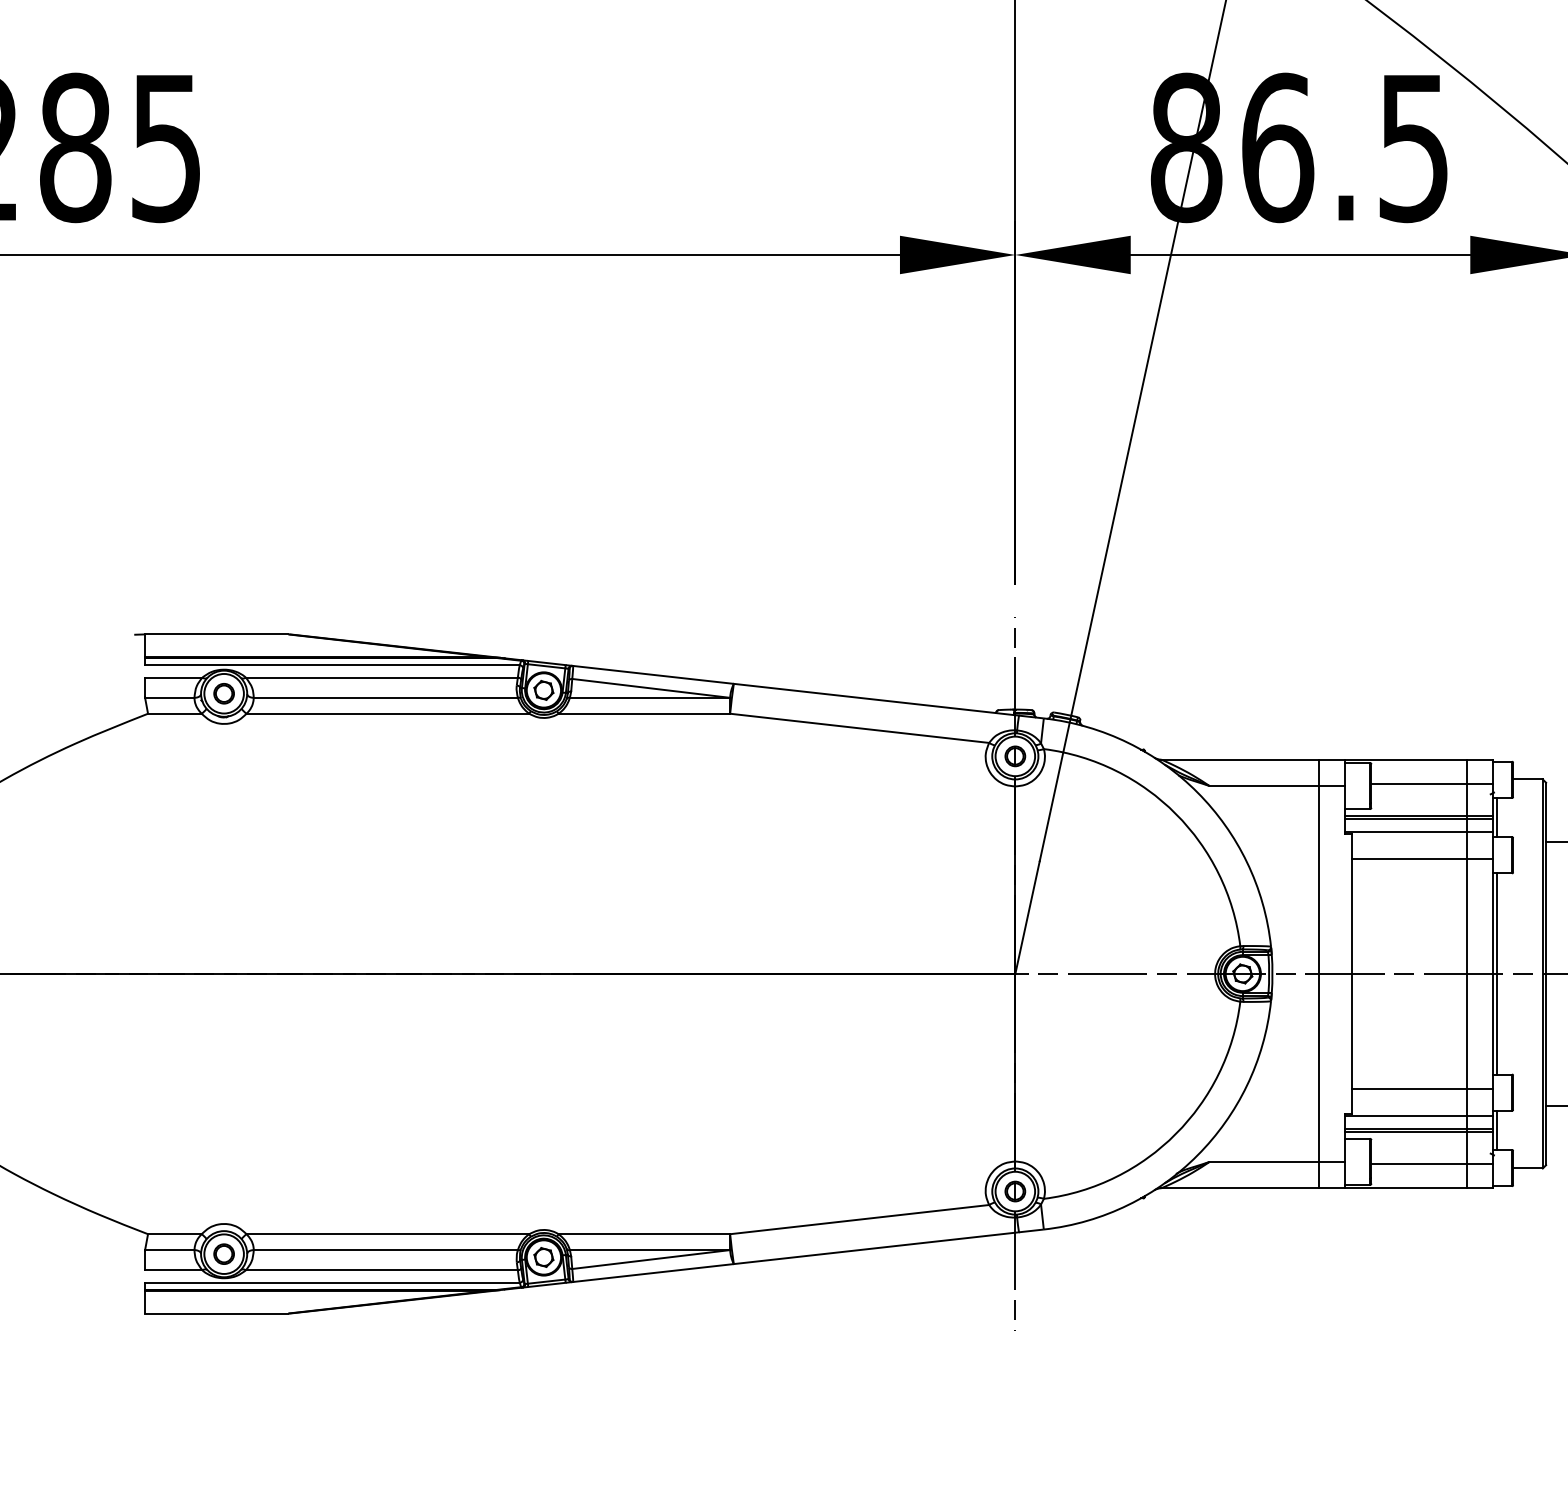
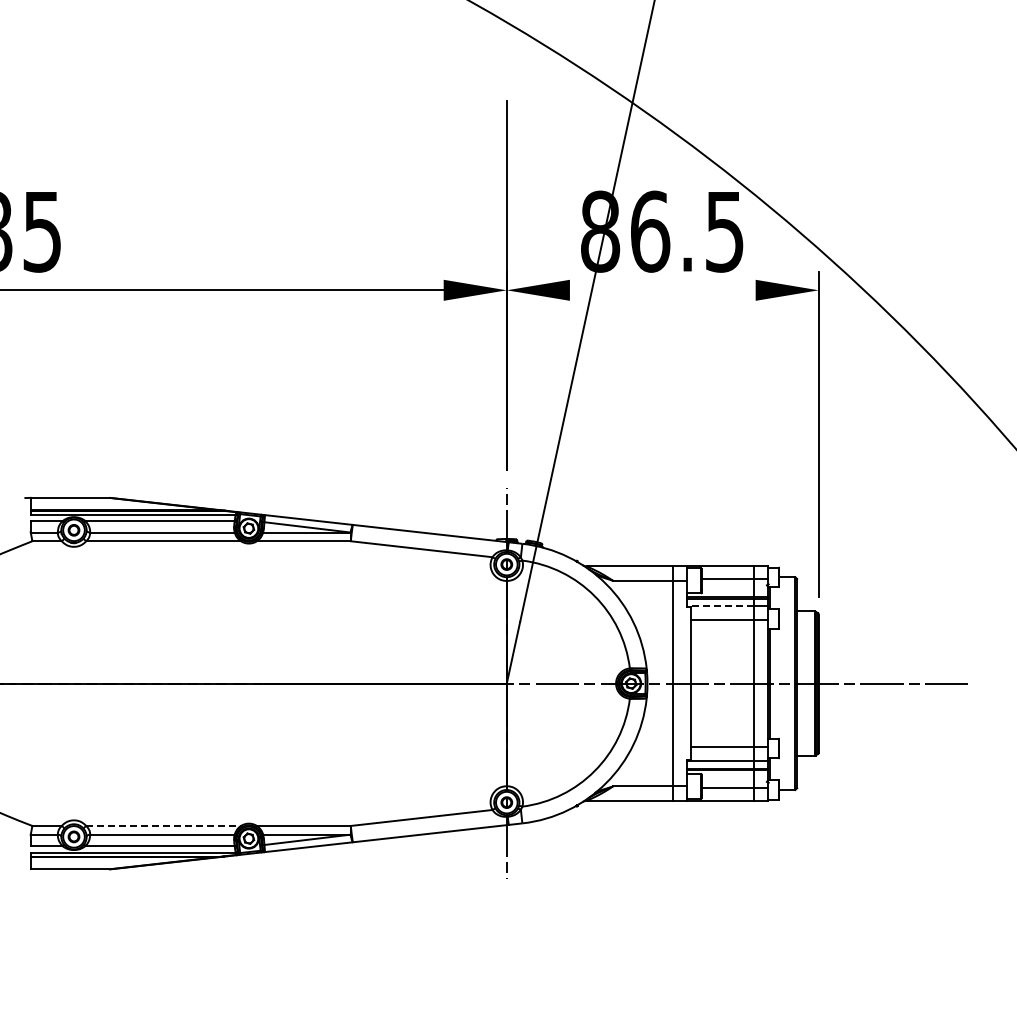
line: (1299, 255) -> (662, 290), removed
line: (1405, 833) -> (720, 606), solid -> dashed
line: (389, 1233) -> (164, 825), solid -> dashed

